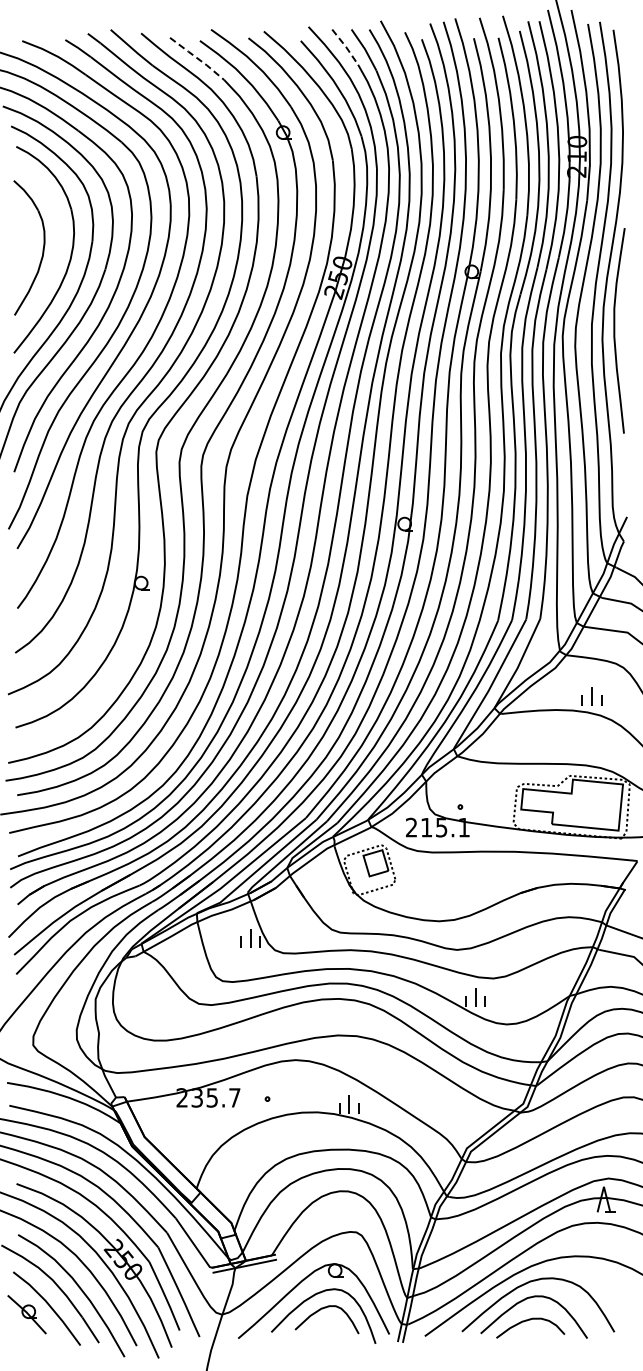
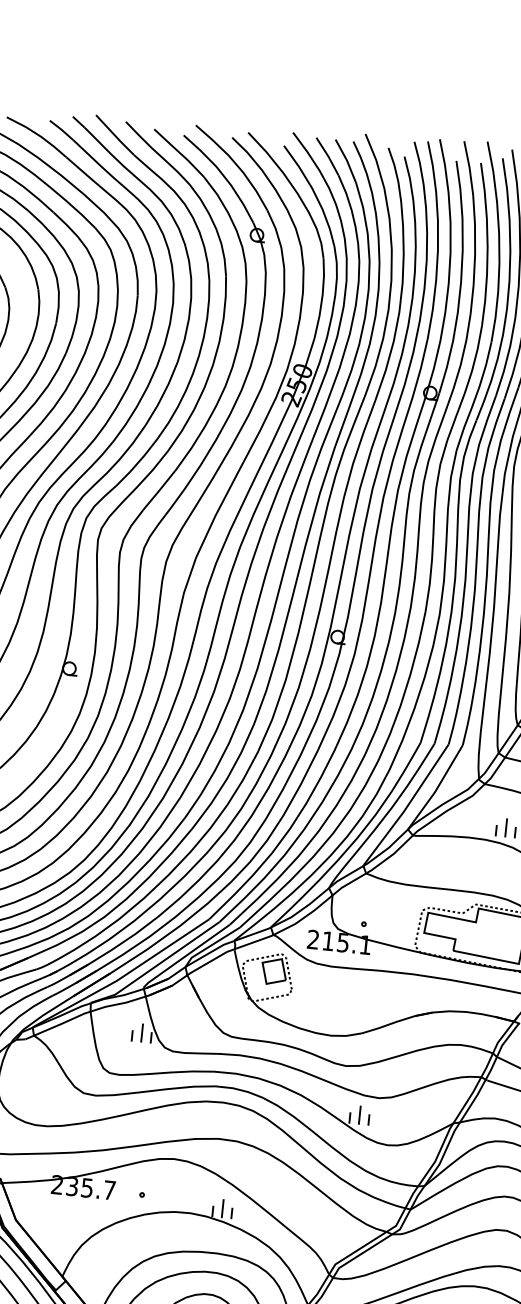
line: (346, 47) -> (328, 157), dashed -> solid
line: (197, 58) -> (179, 152), dashed -> solid

